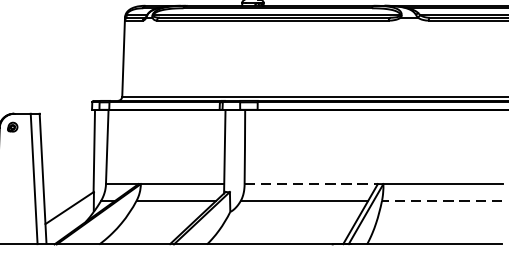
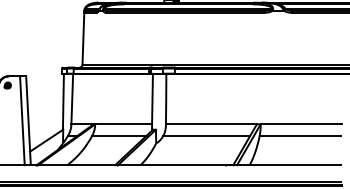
line: (311, 184) -> (211, 124), dashed -> solid
line: (441, 200) -> (300, 135), dashed -> solid

